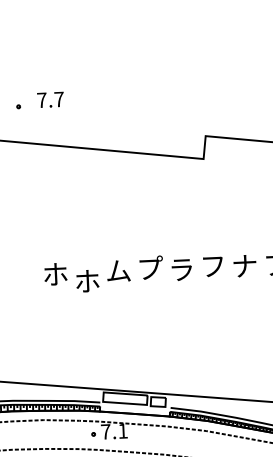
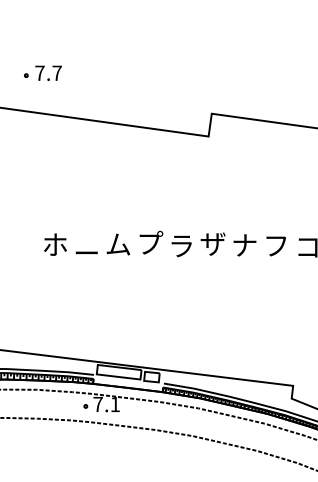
text: (50, 99) -> (48, 72), moved
text: (212, 265) -> (212, 243), フ -> ザ
text: (87, 280) -> (86, 252), ホ -> ー

